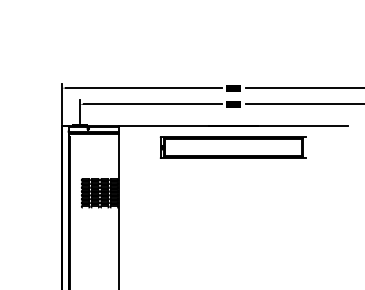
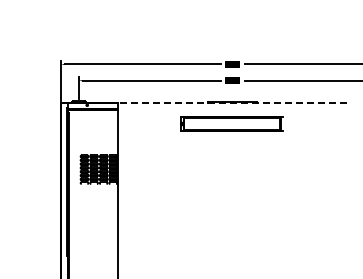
line: (233, 126) -> (232, 102), solid -> dashed
part: (232, 147) -> (231, 123), size x0.7

